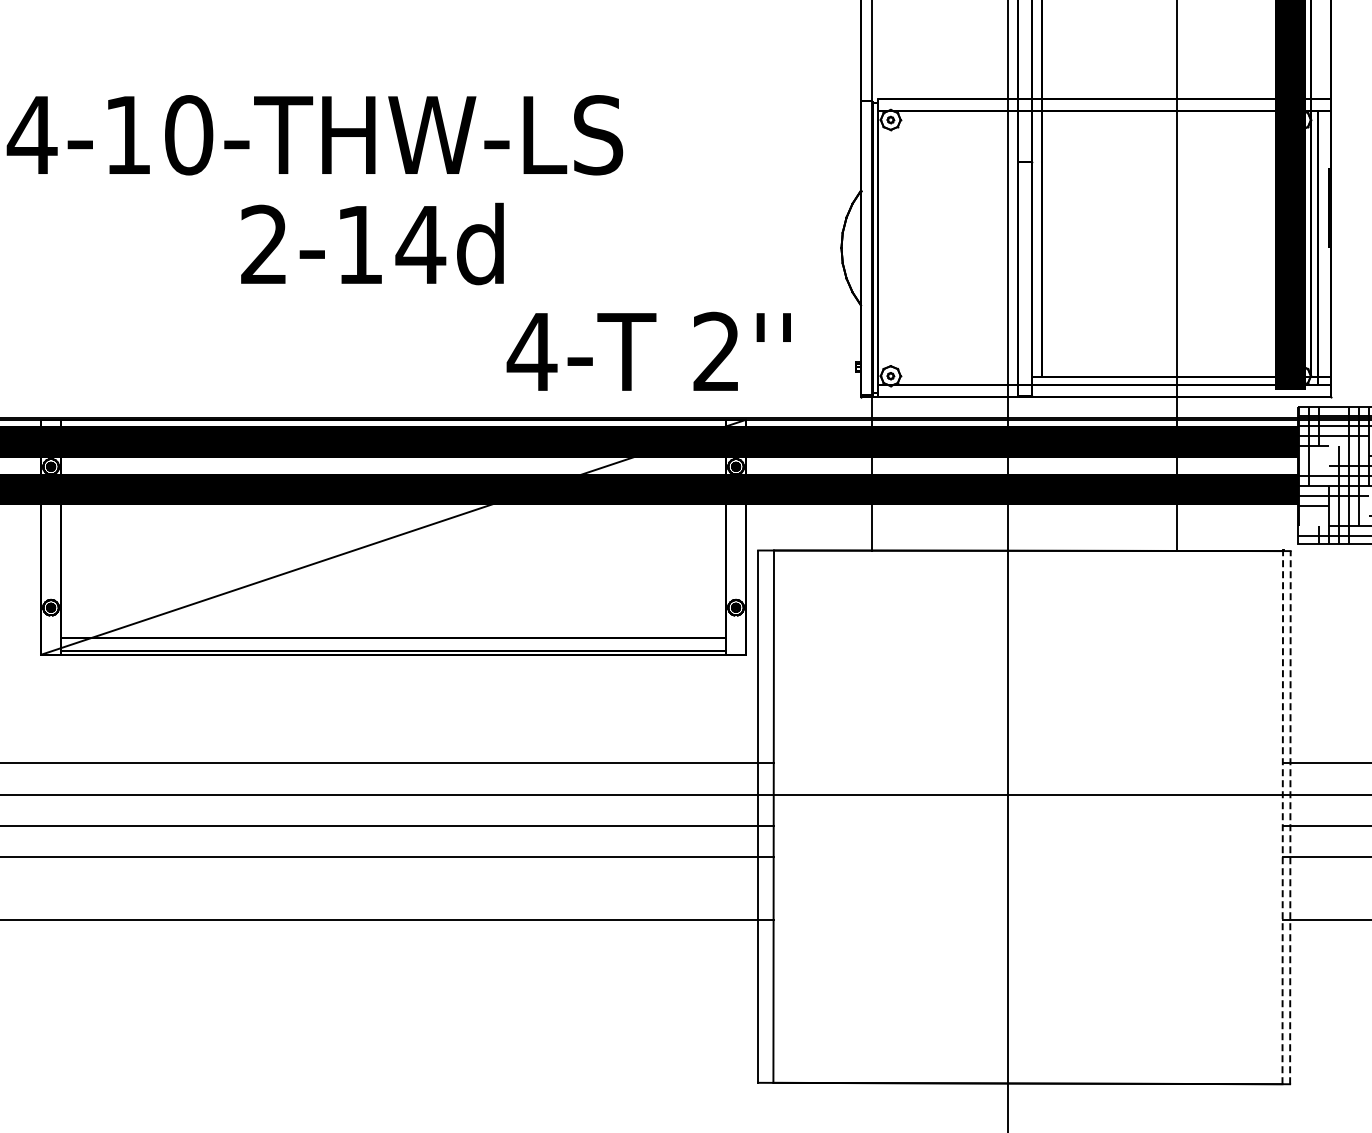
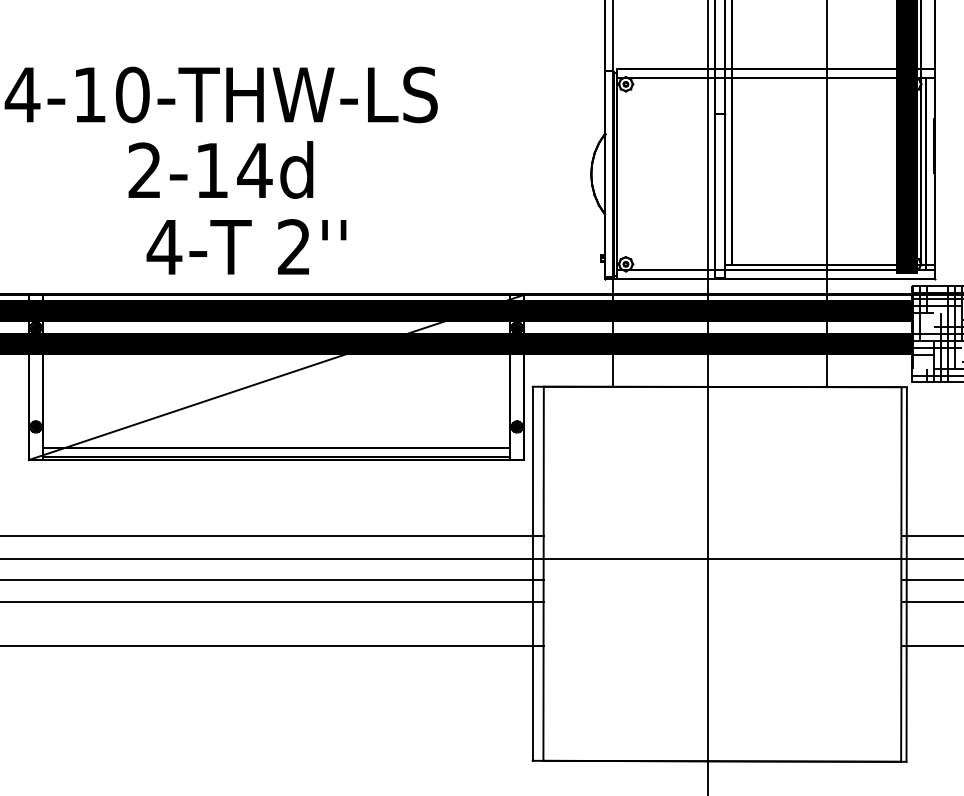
text: (372, 243) -> (220, 169), moved
text: (648, 350) -> (246, 246), moved
line: (1282, 817) -> (901, 574), dashed -> solid
line: (1290, 817) -> (906, 574), dashed -> solid

